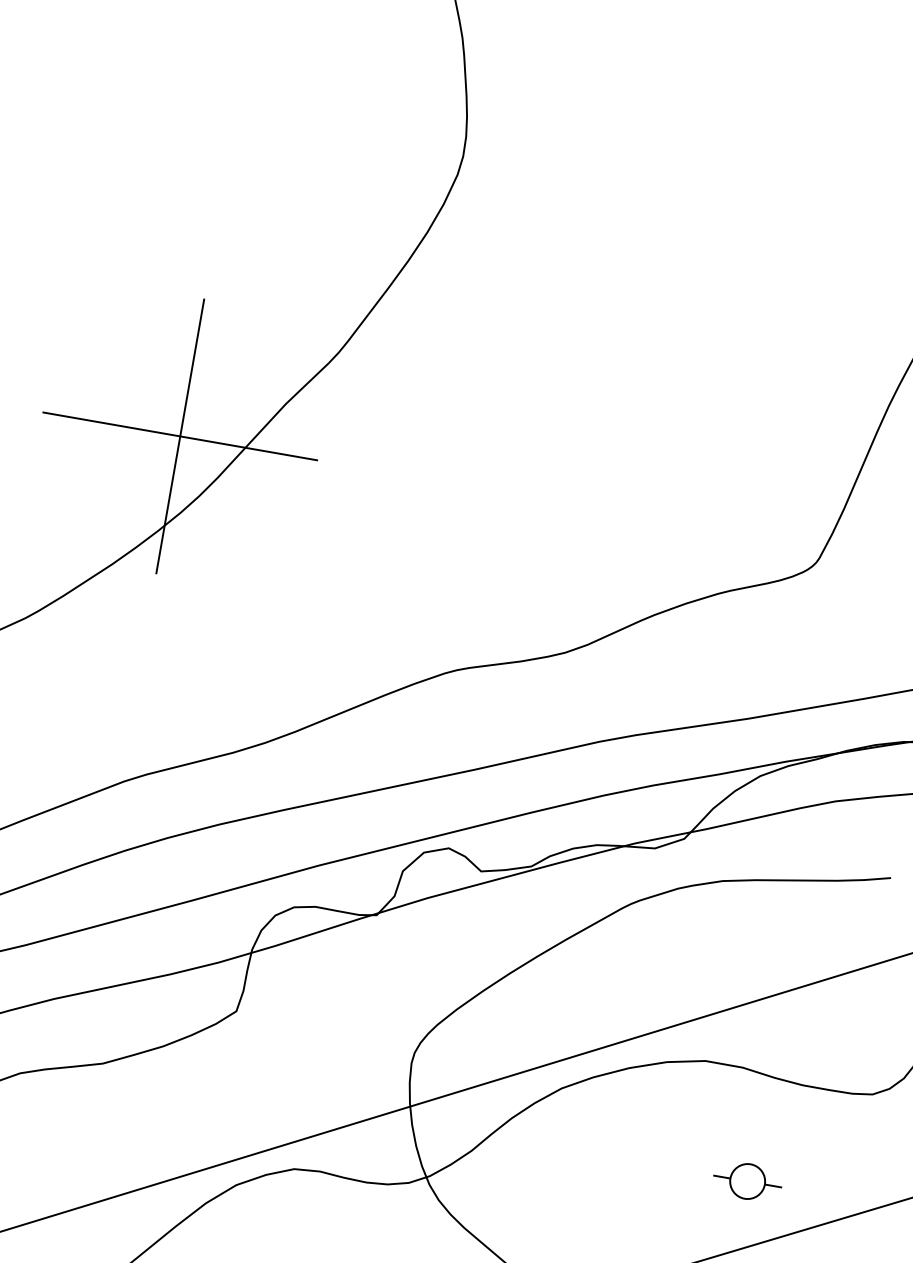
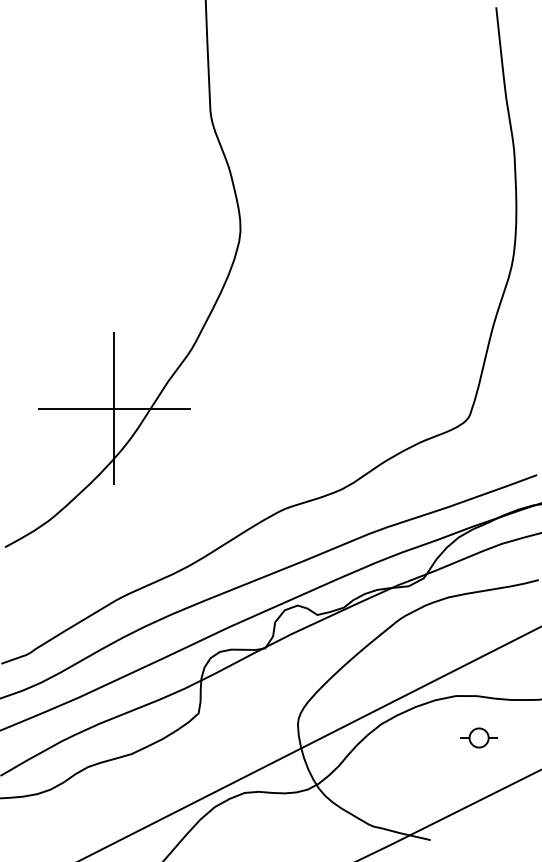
part: (746, 1180) -> (478, 737), moved

